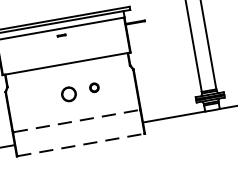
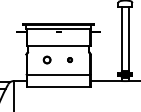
part: (67, 93) -> (46, 59), moved
line: (78, 120) -> (59, 74), dashed -> solid
line: (80, 144) -> (58, 86), dashed -> solid

